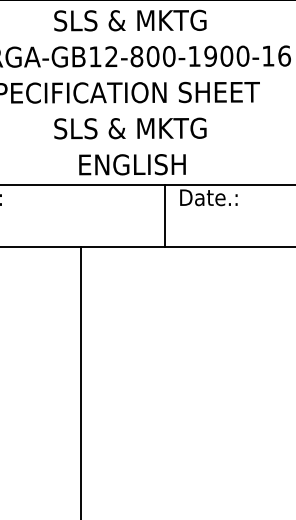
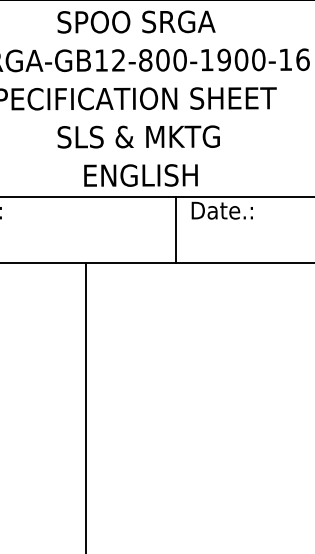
text: (139, 20) -> (148, 21), SLS & MKTG -> SPOO SRGA

